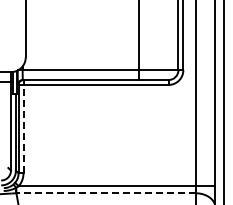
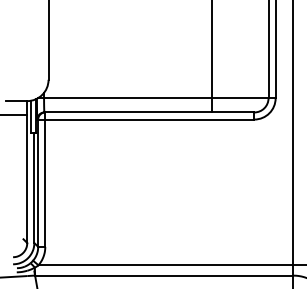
line: (23, 126) -> (45, 179), dashed -> solid
line: (106, 193) -> (164, 275), dashed -> solid

